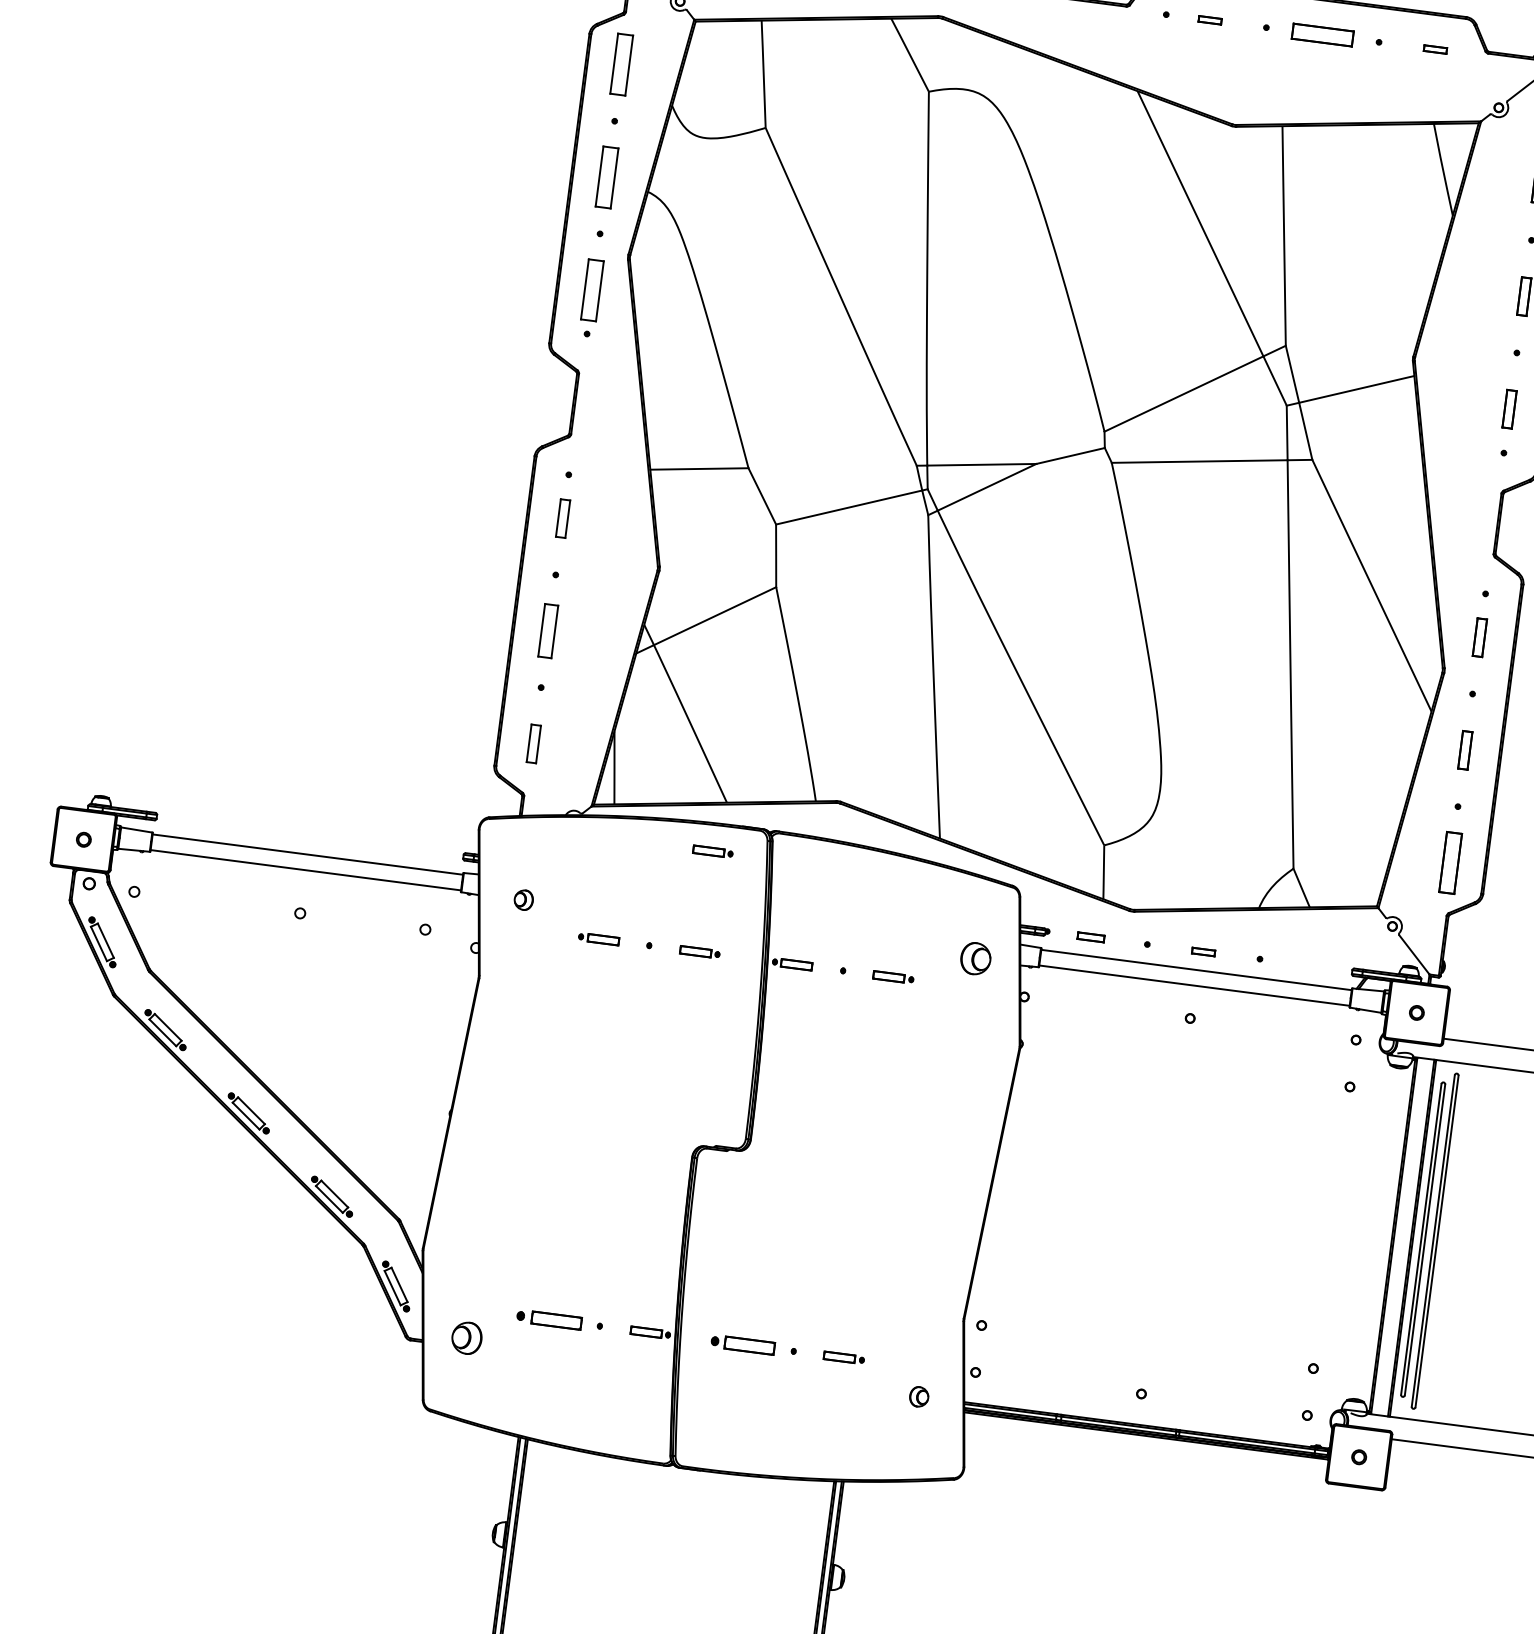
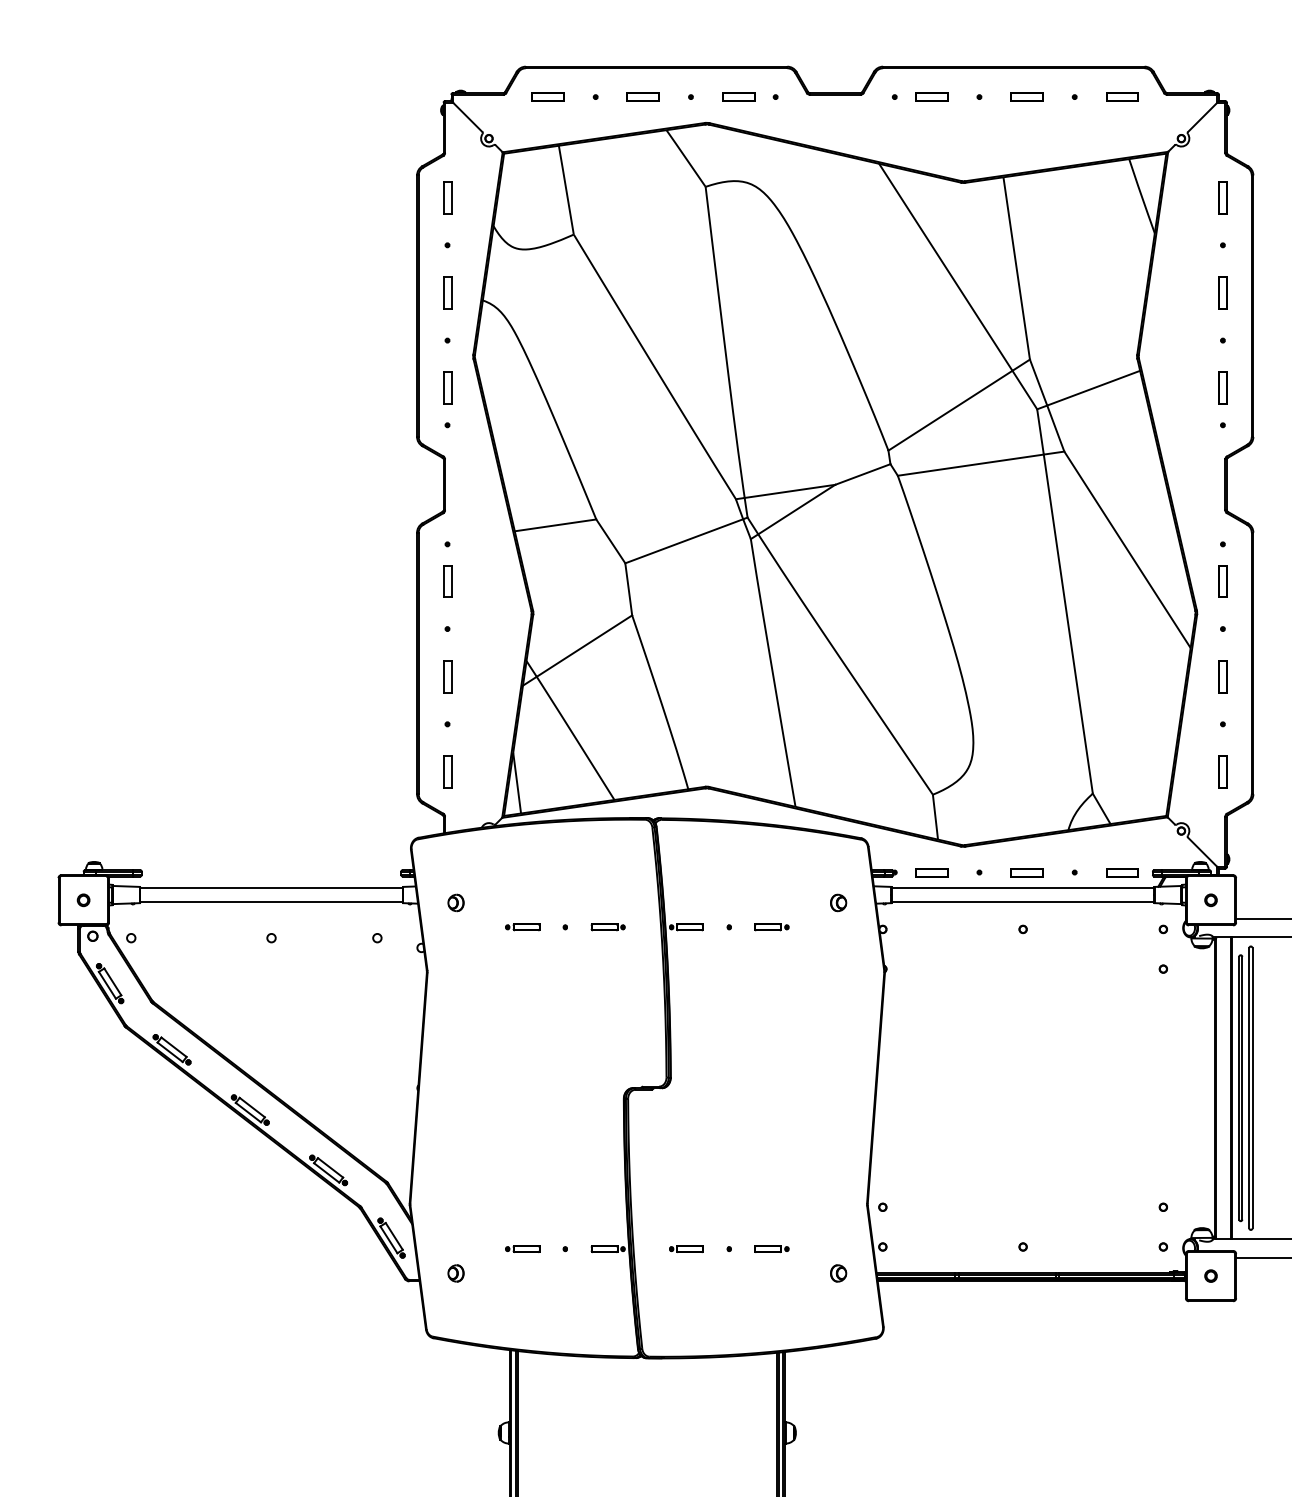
part: (1209, 19) -> (931, 96), size x1.67
part: (1322, 34) -> (1026, 96), size x0.62
part: (1435, 48) -> (1122, 96), size x1.67
part: (622, 64) -> (447, 197), size x0.62
part: (607, 177) -> (447, 292), size x0.62
part: (592, 289) -> (447, 387), size x0.62
part: (548, 631) -> (447, 676), size x0.71
part: (712, 851) -> (607, 842), removed
part: (1450, 862) -> (1222, 771), size x0.62
part: (1090, 937) -> (931, 872), size x1.43
part: (1202, 951) -> (1026, 872), size x1.67
part: (976, 958) -> (838, 902), size x0.62
part: (1316, 966) -> (1122, 872), added
part: (549, 1318) -> (522, 1248), size x0.62
part: (466, 1338) -> (455, 1273), size x0.62
part: (743, 1344) -> (686, 1248), size x0.62

